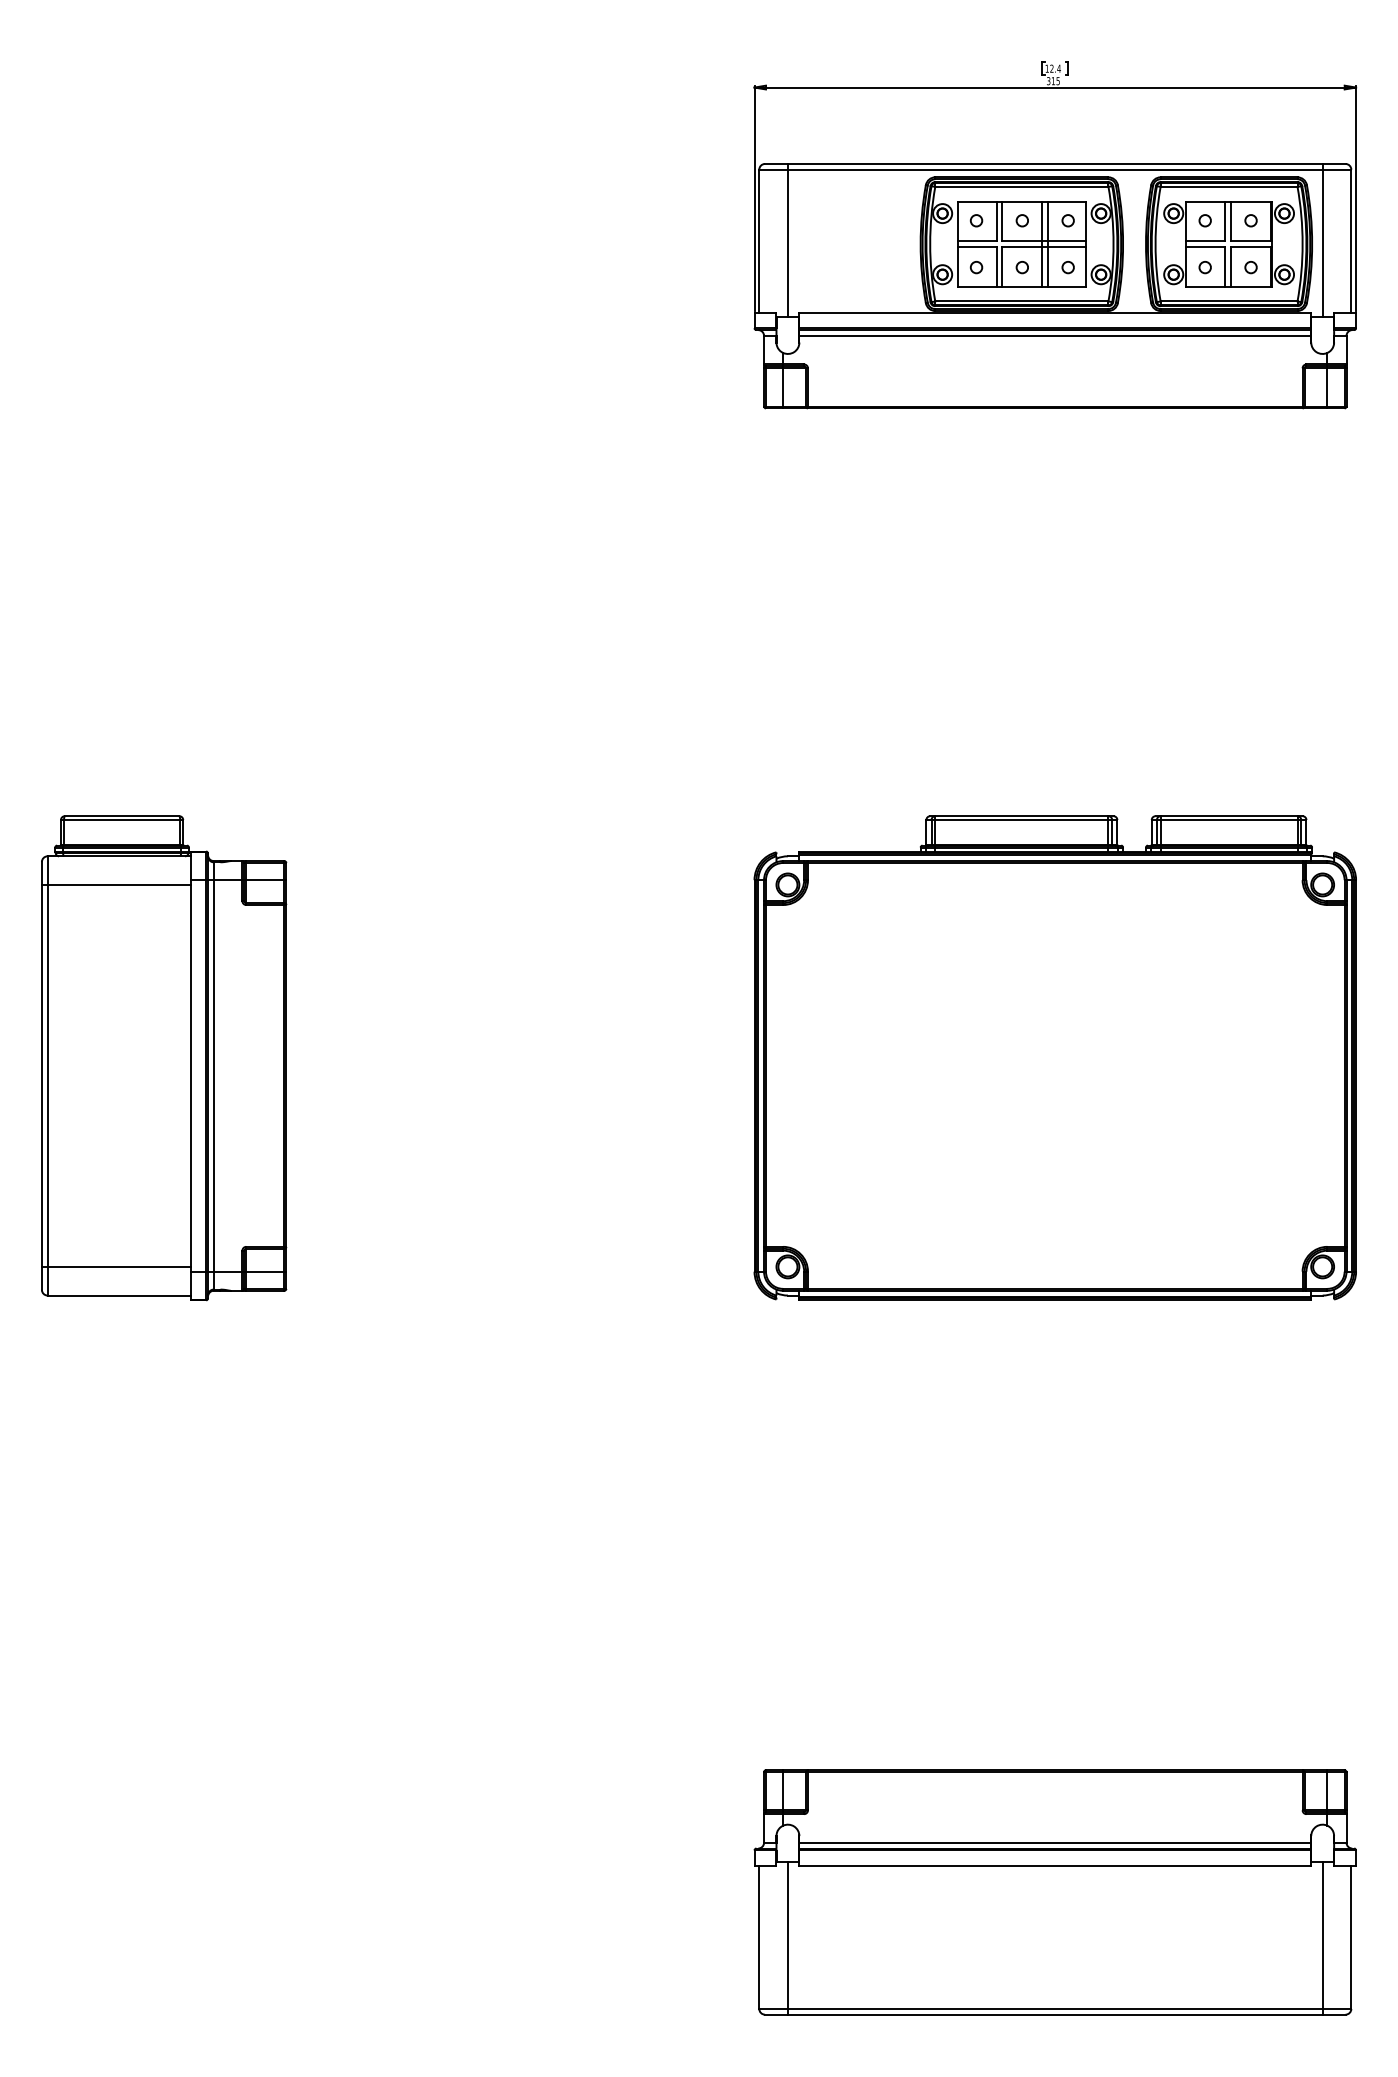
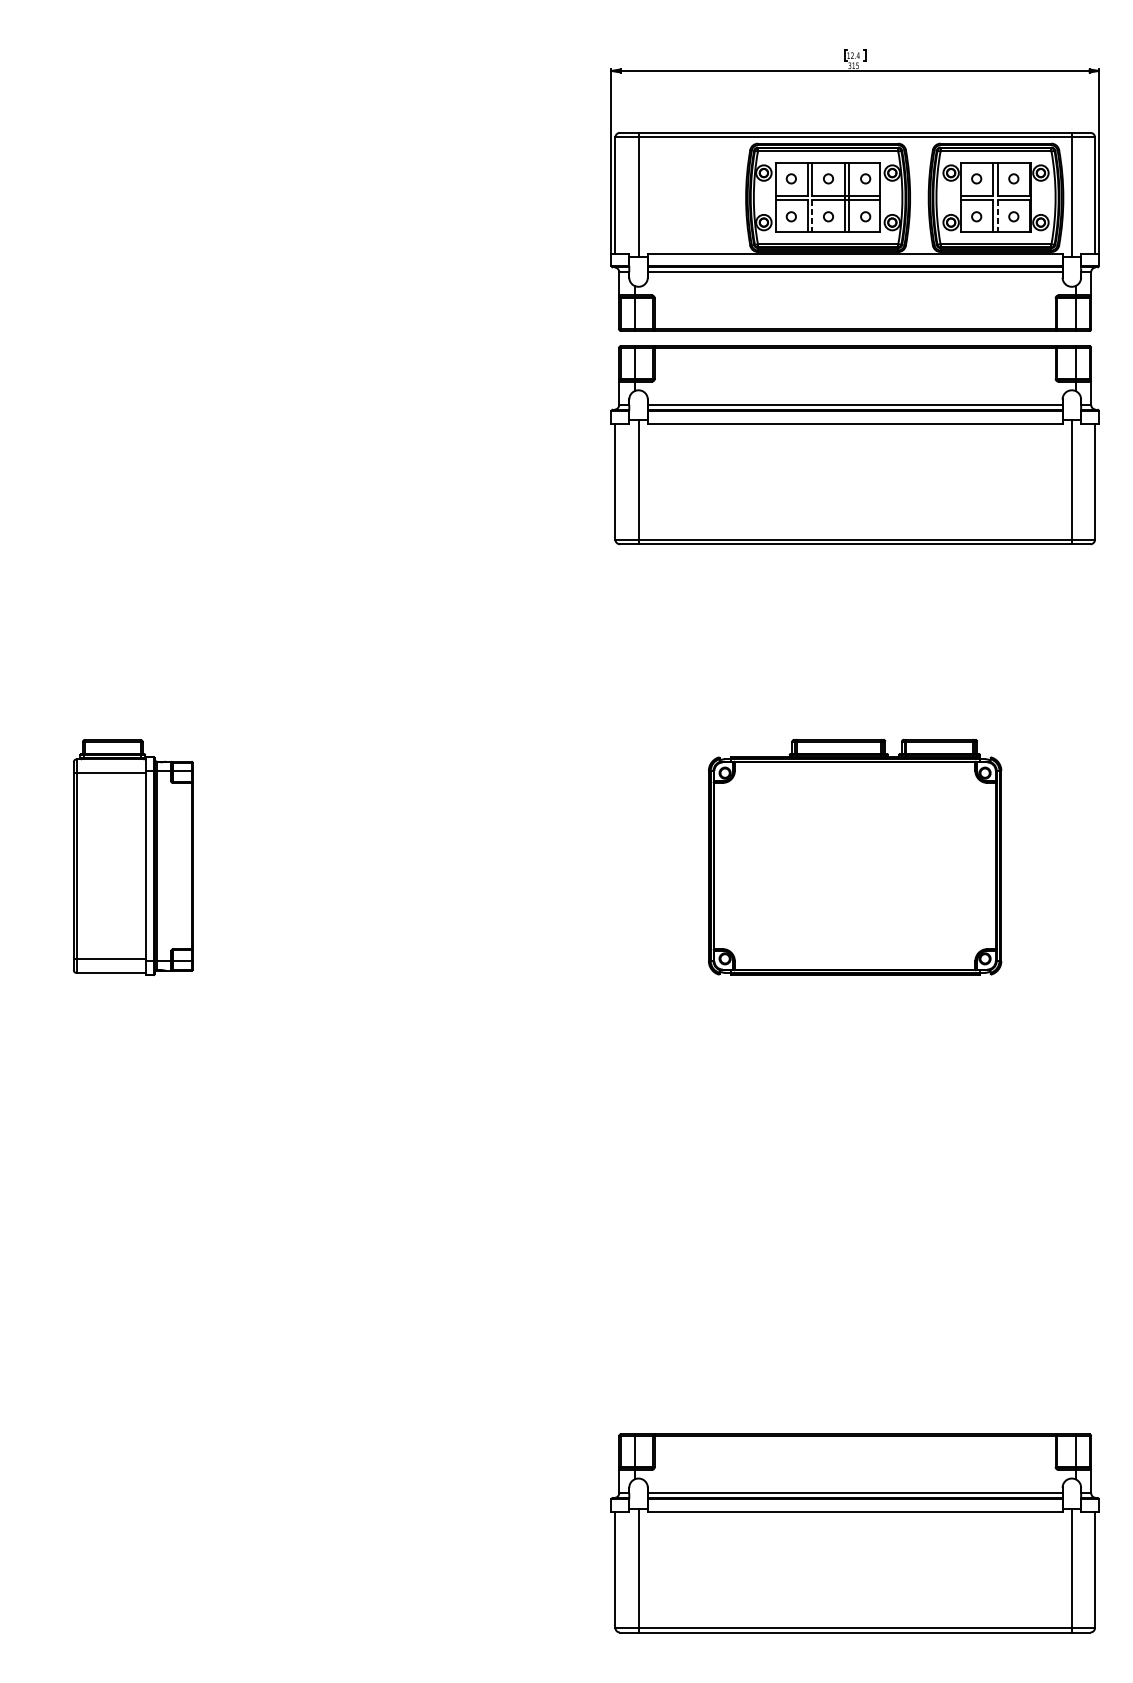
line: (1002, 266) -> (812, 215), solid -> dashed
line: (1231, 266) -> (997, 215), solid -> dashed
part: (1054, 549) -> (854, 445), added
part: (1054, 1057) -> (854, 856), size x0.6
part: (164, 1058) -> (133, 857), size x0.6

